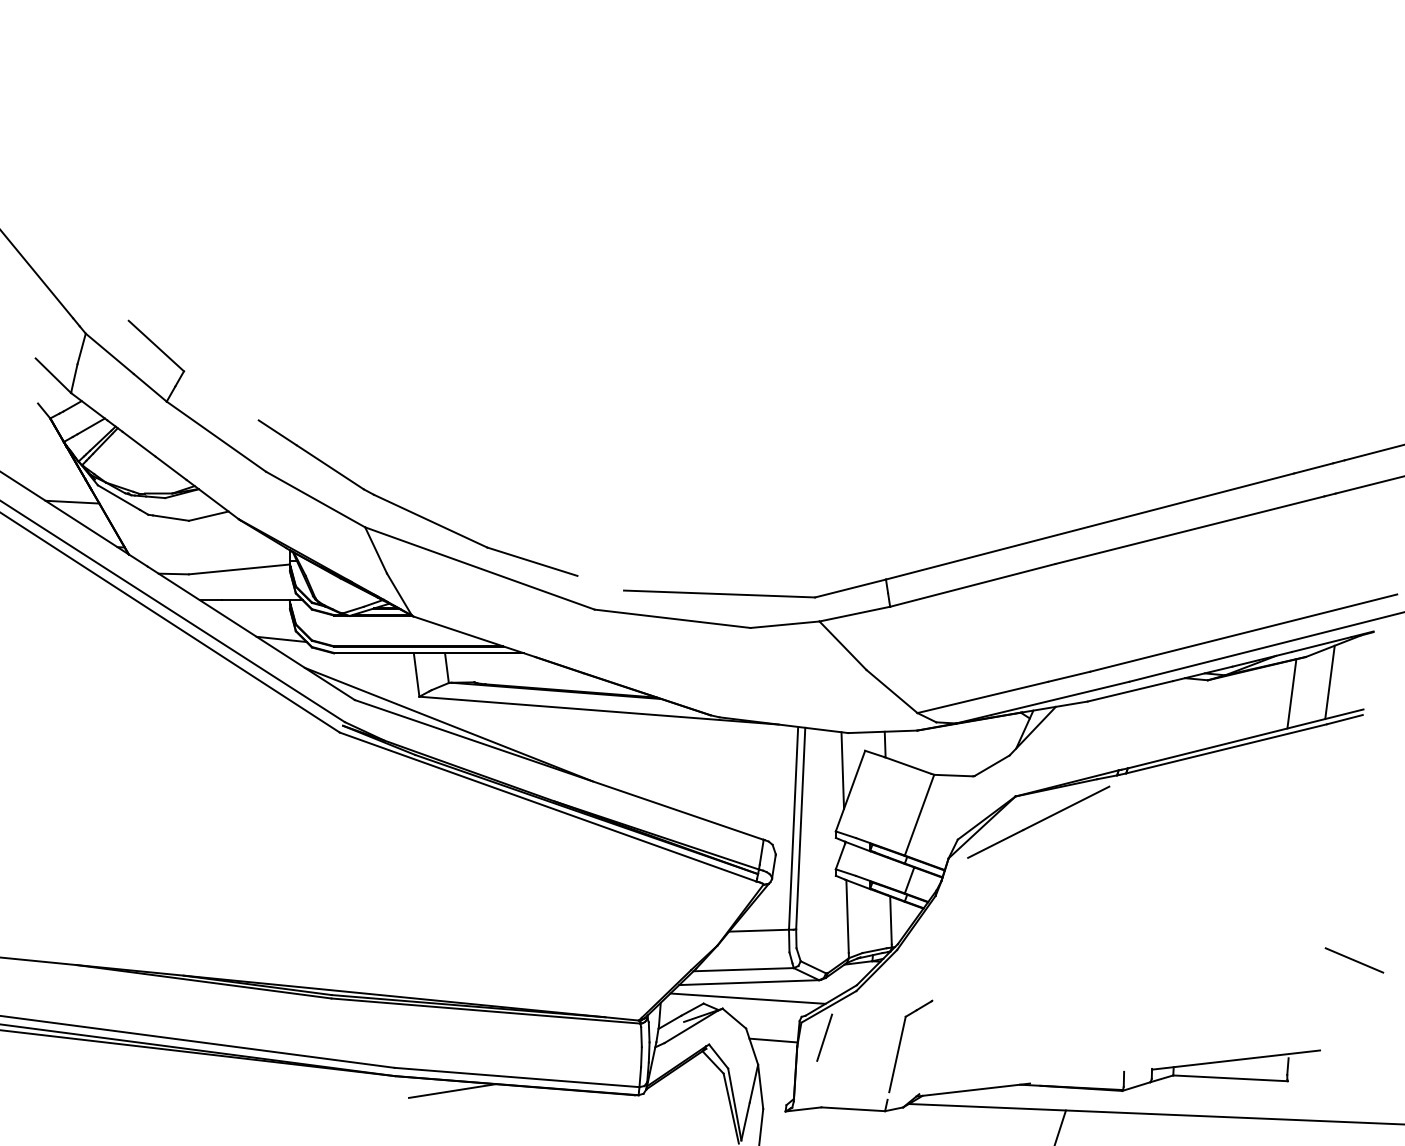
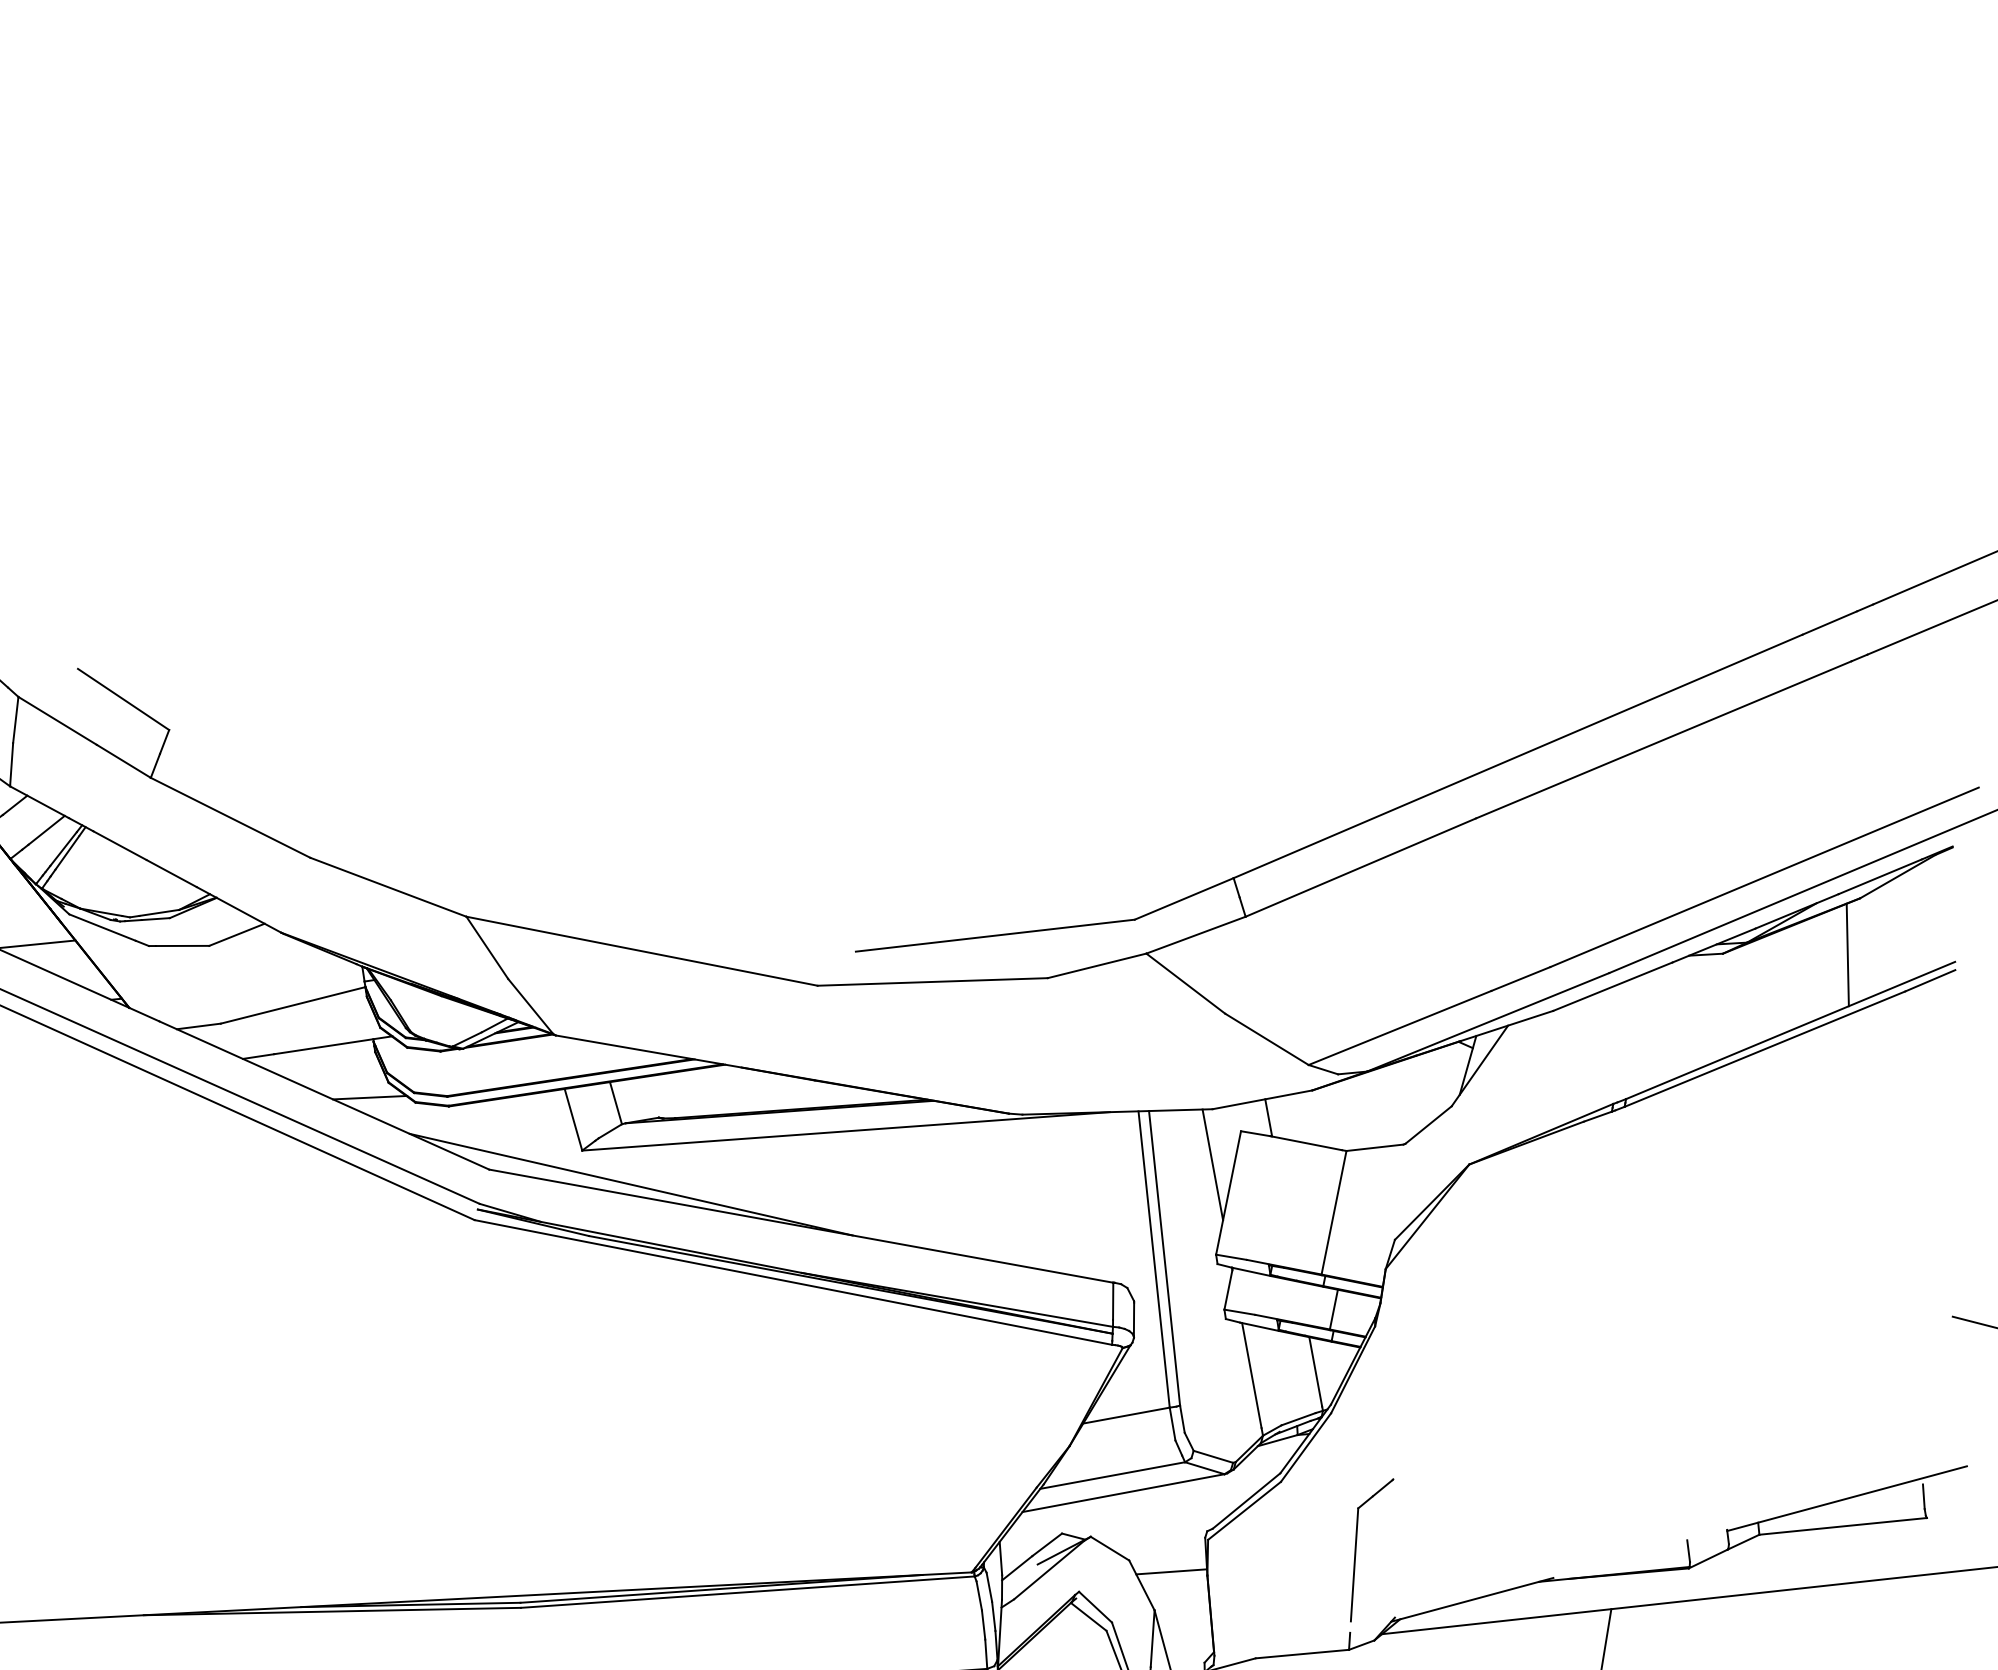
part: (410, 510) -> (528, 882), removed
line: (1329, 682) -> (1899, 930), removed
line: (1038, 821) -> (1508, 1195), removed
line: (747, 998) -> (1124, 1516), removed
line: (824, 1037) -> (1244, 1556), removed

